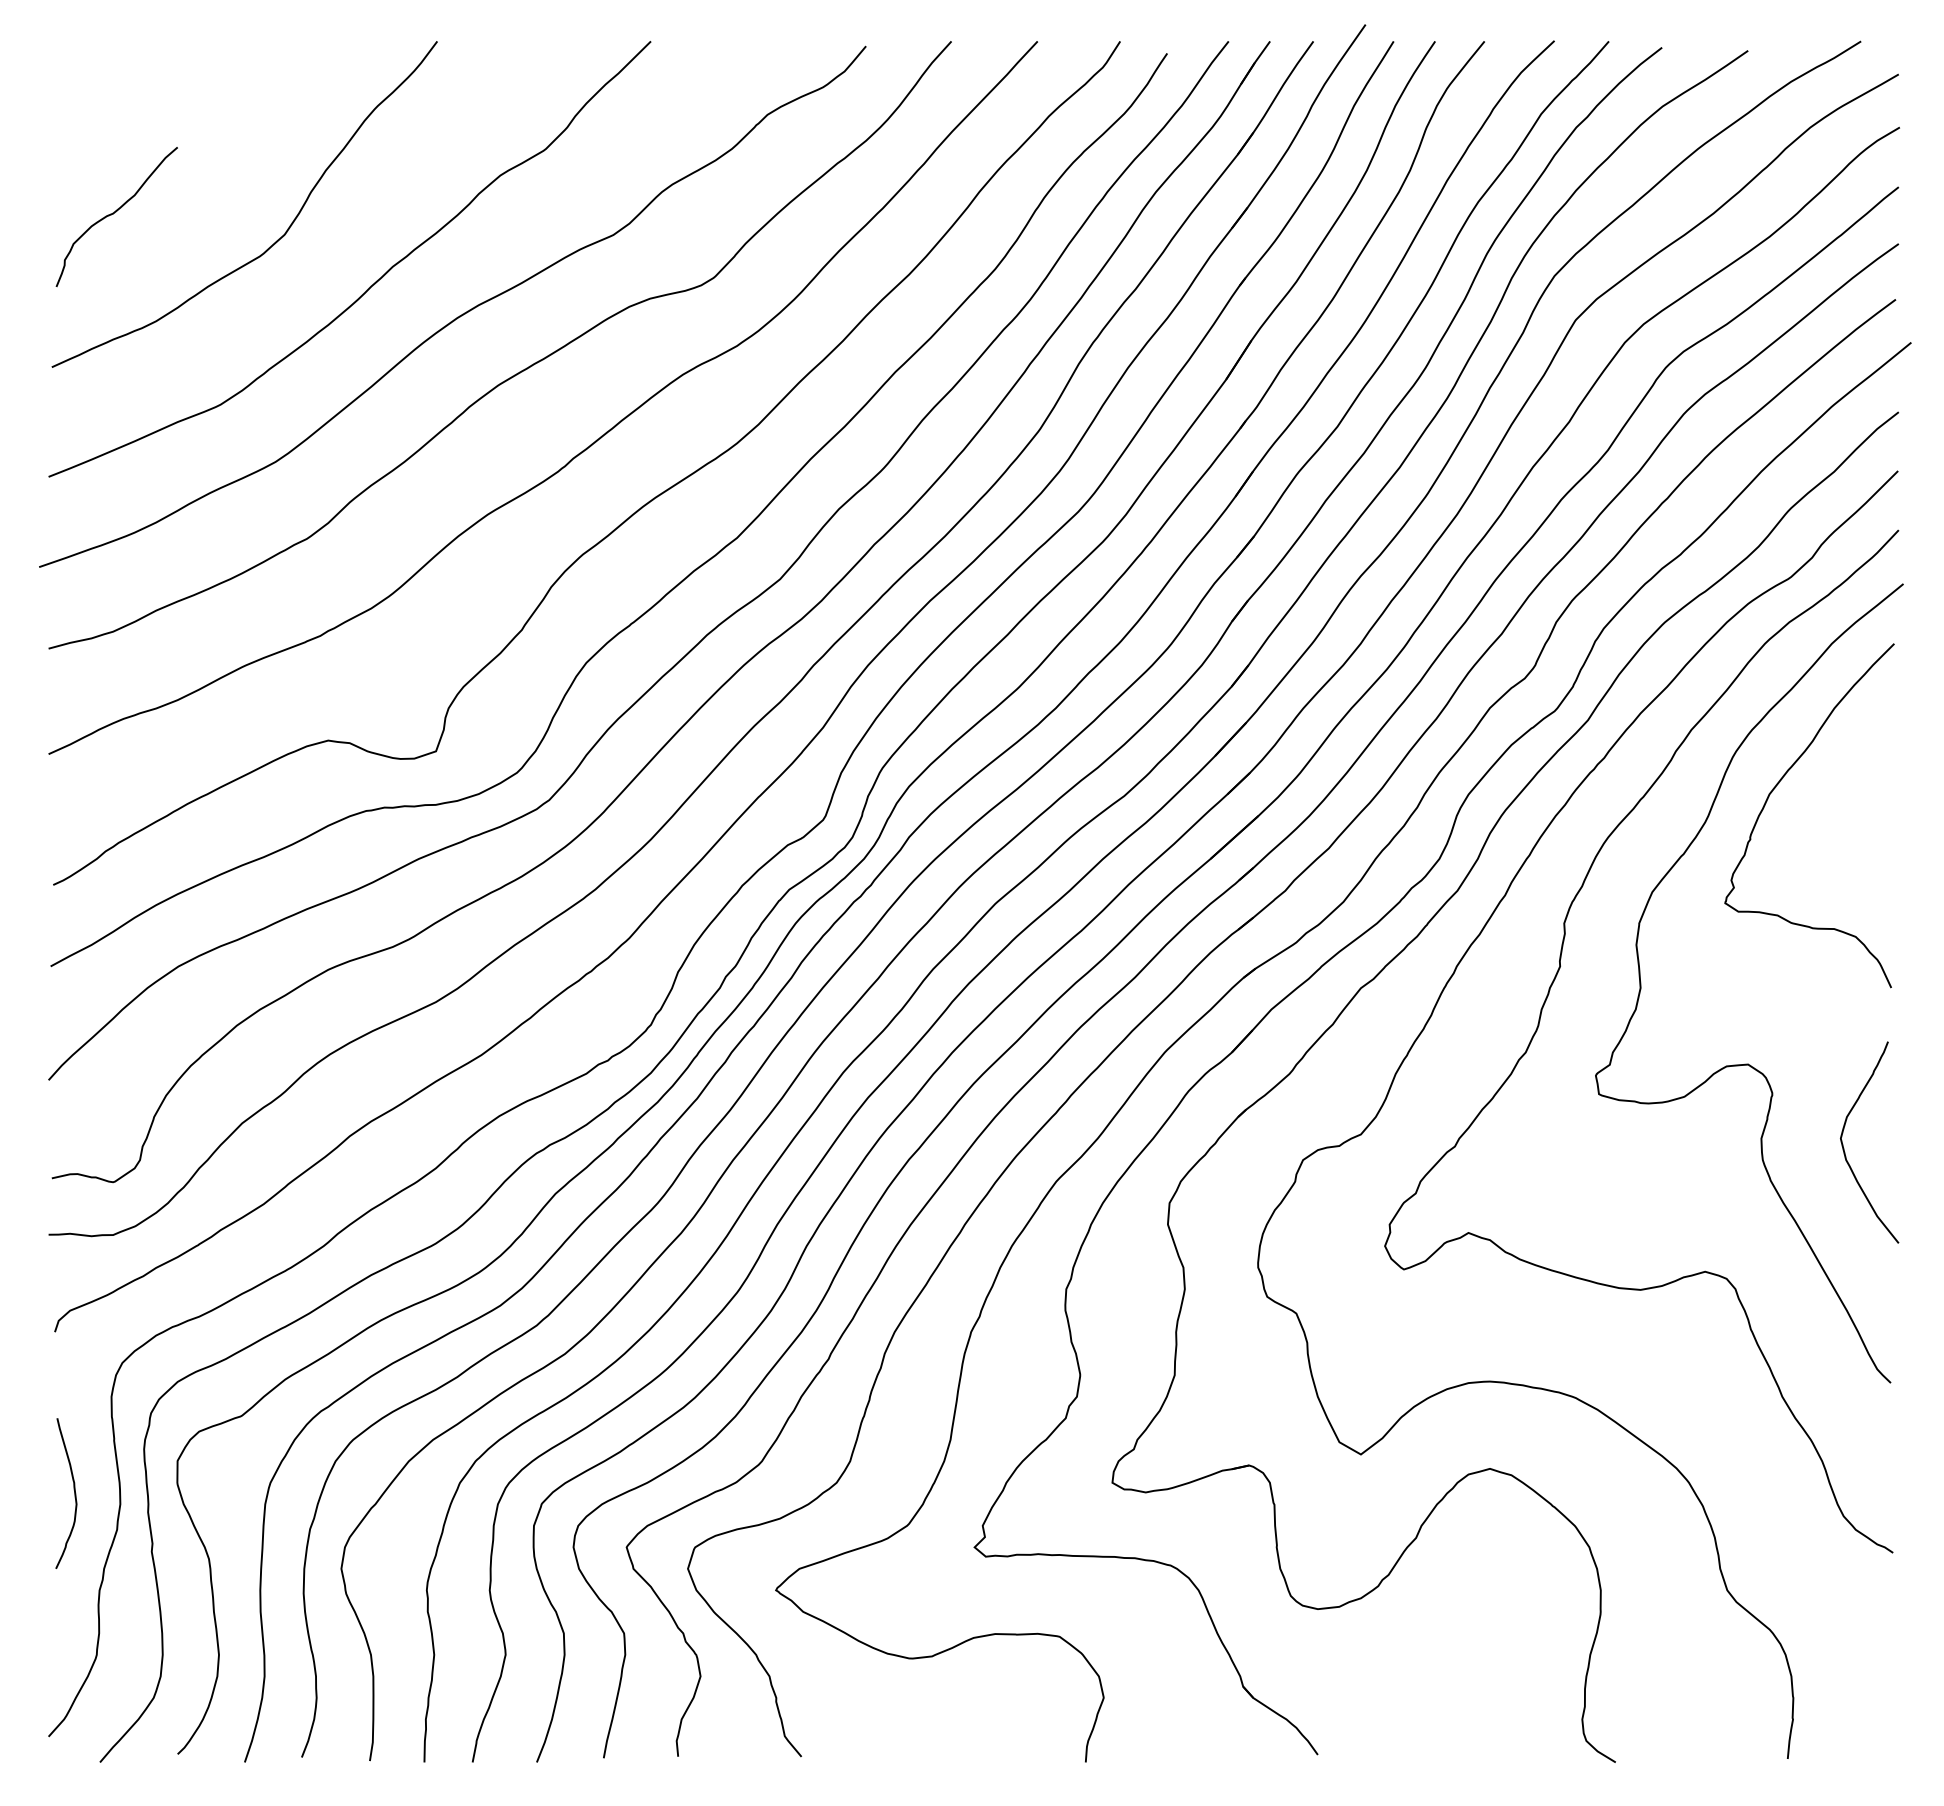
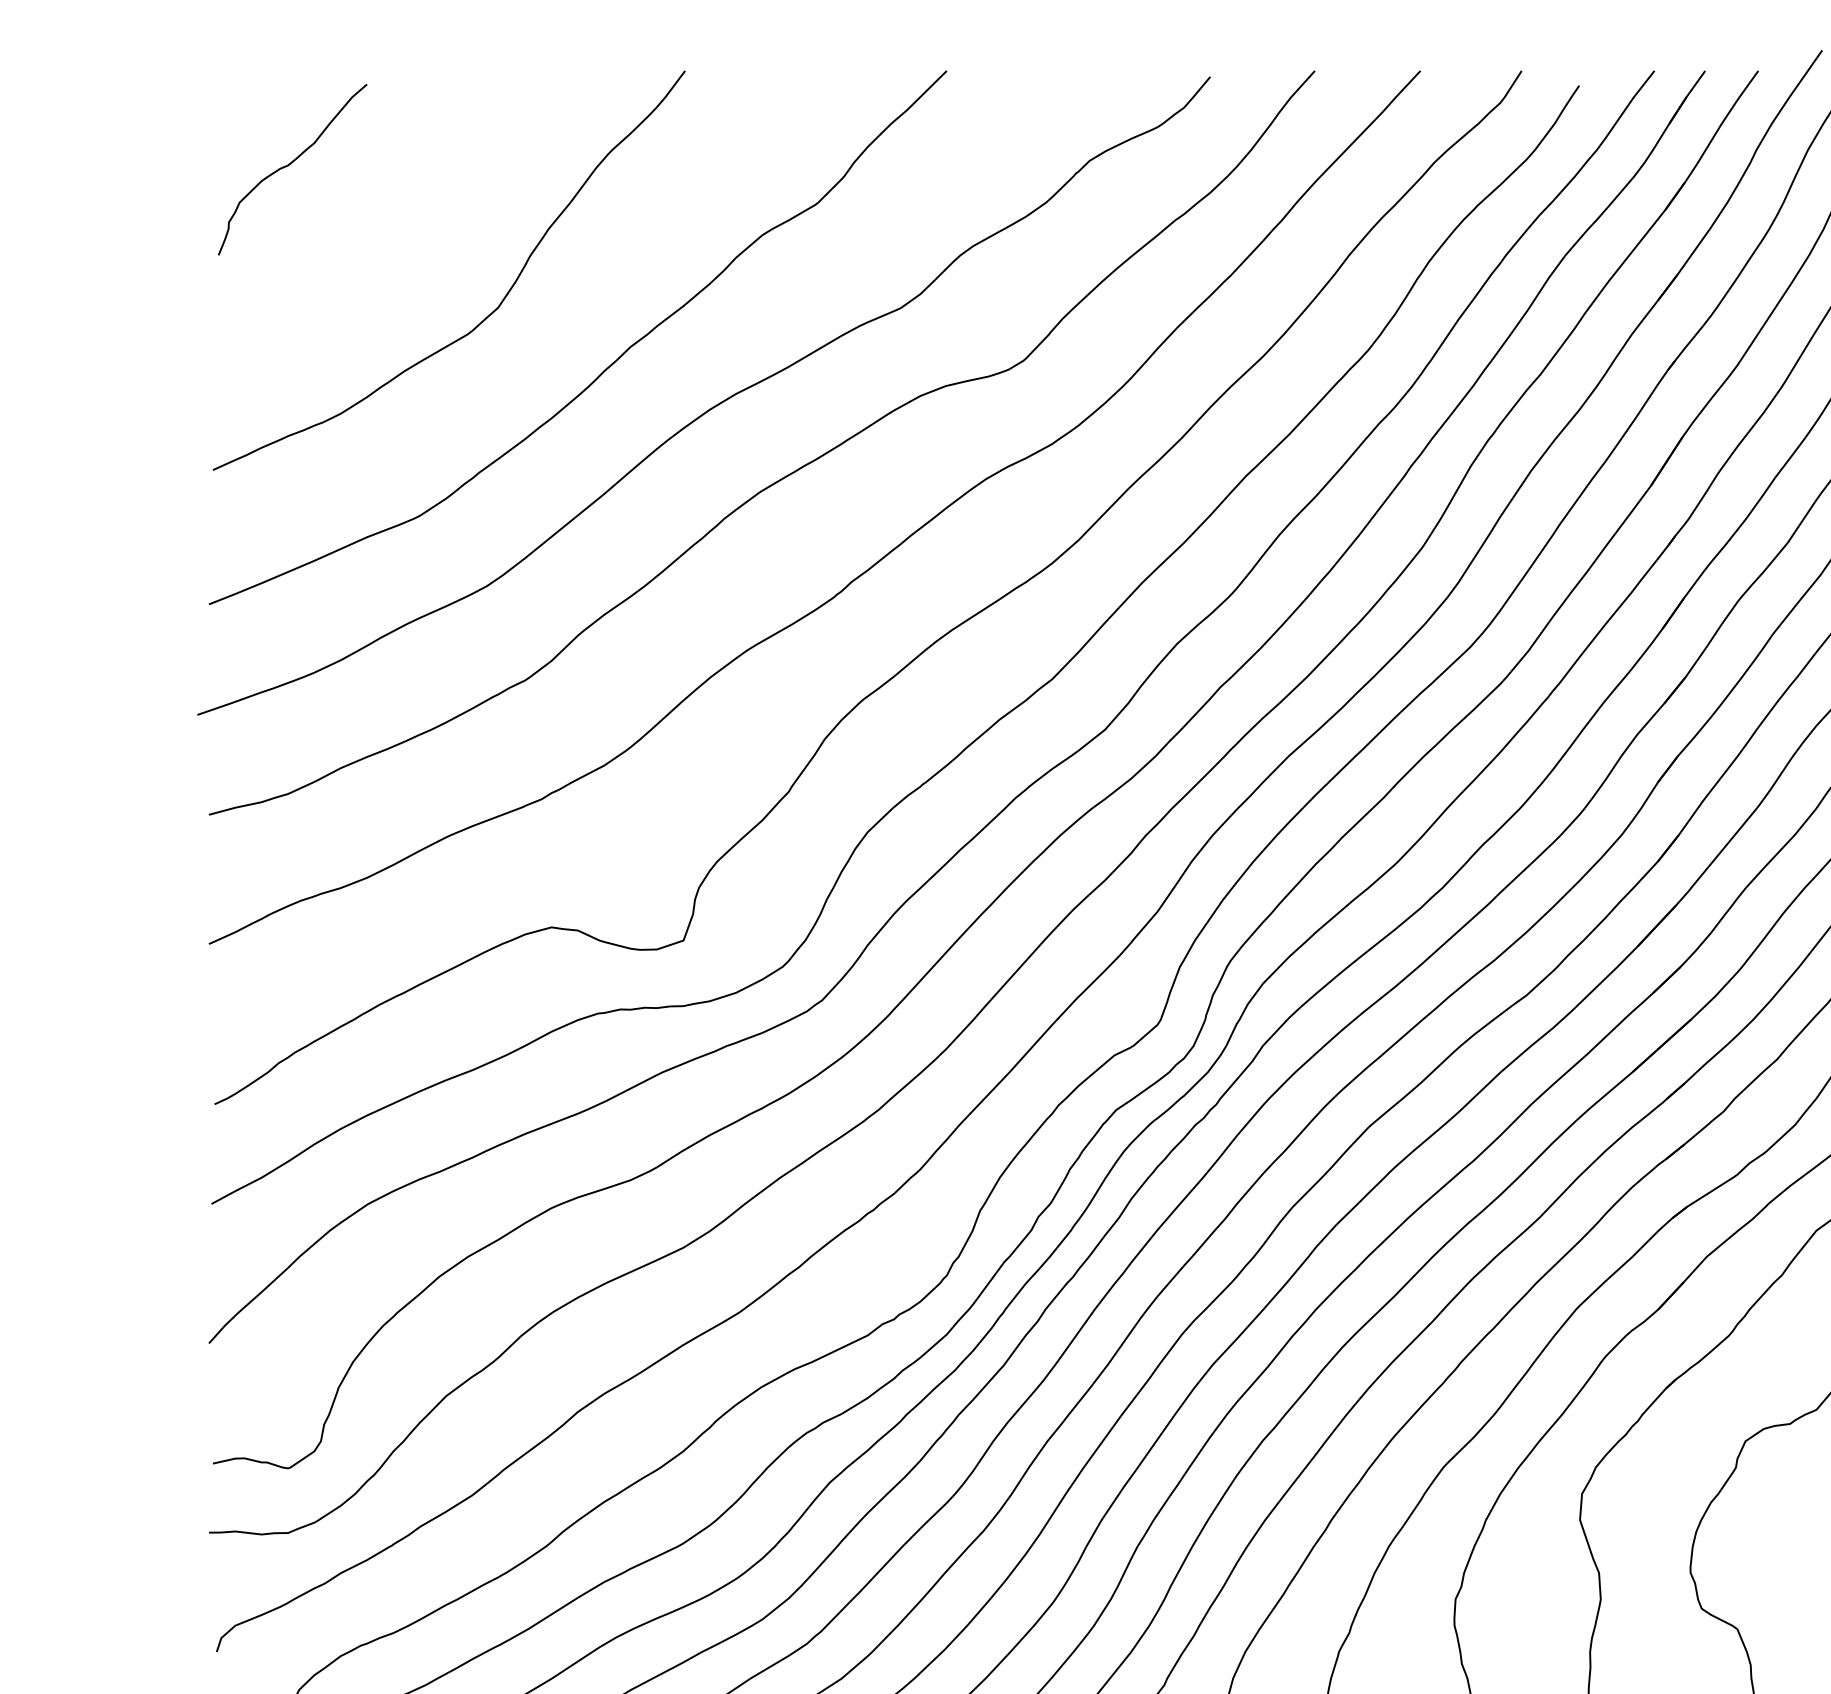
curve: (113, 214) -> (288, 166), moved

